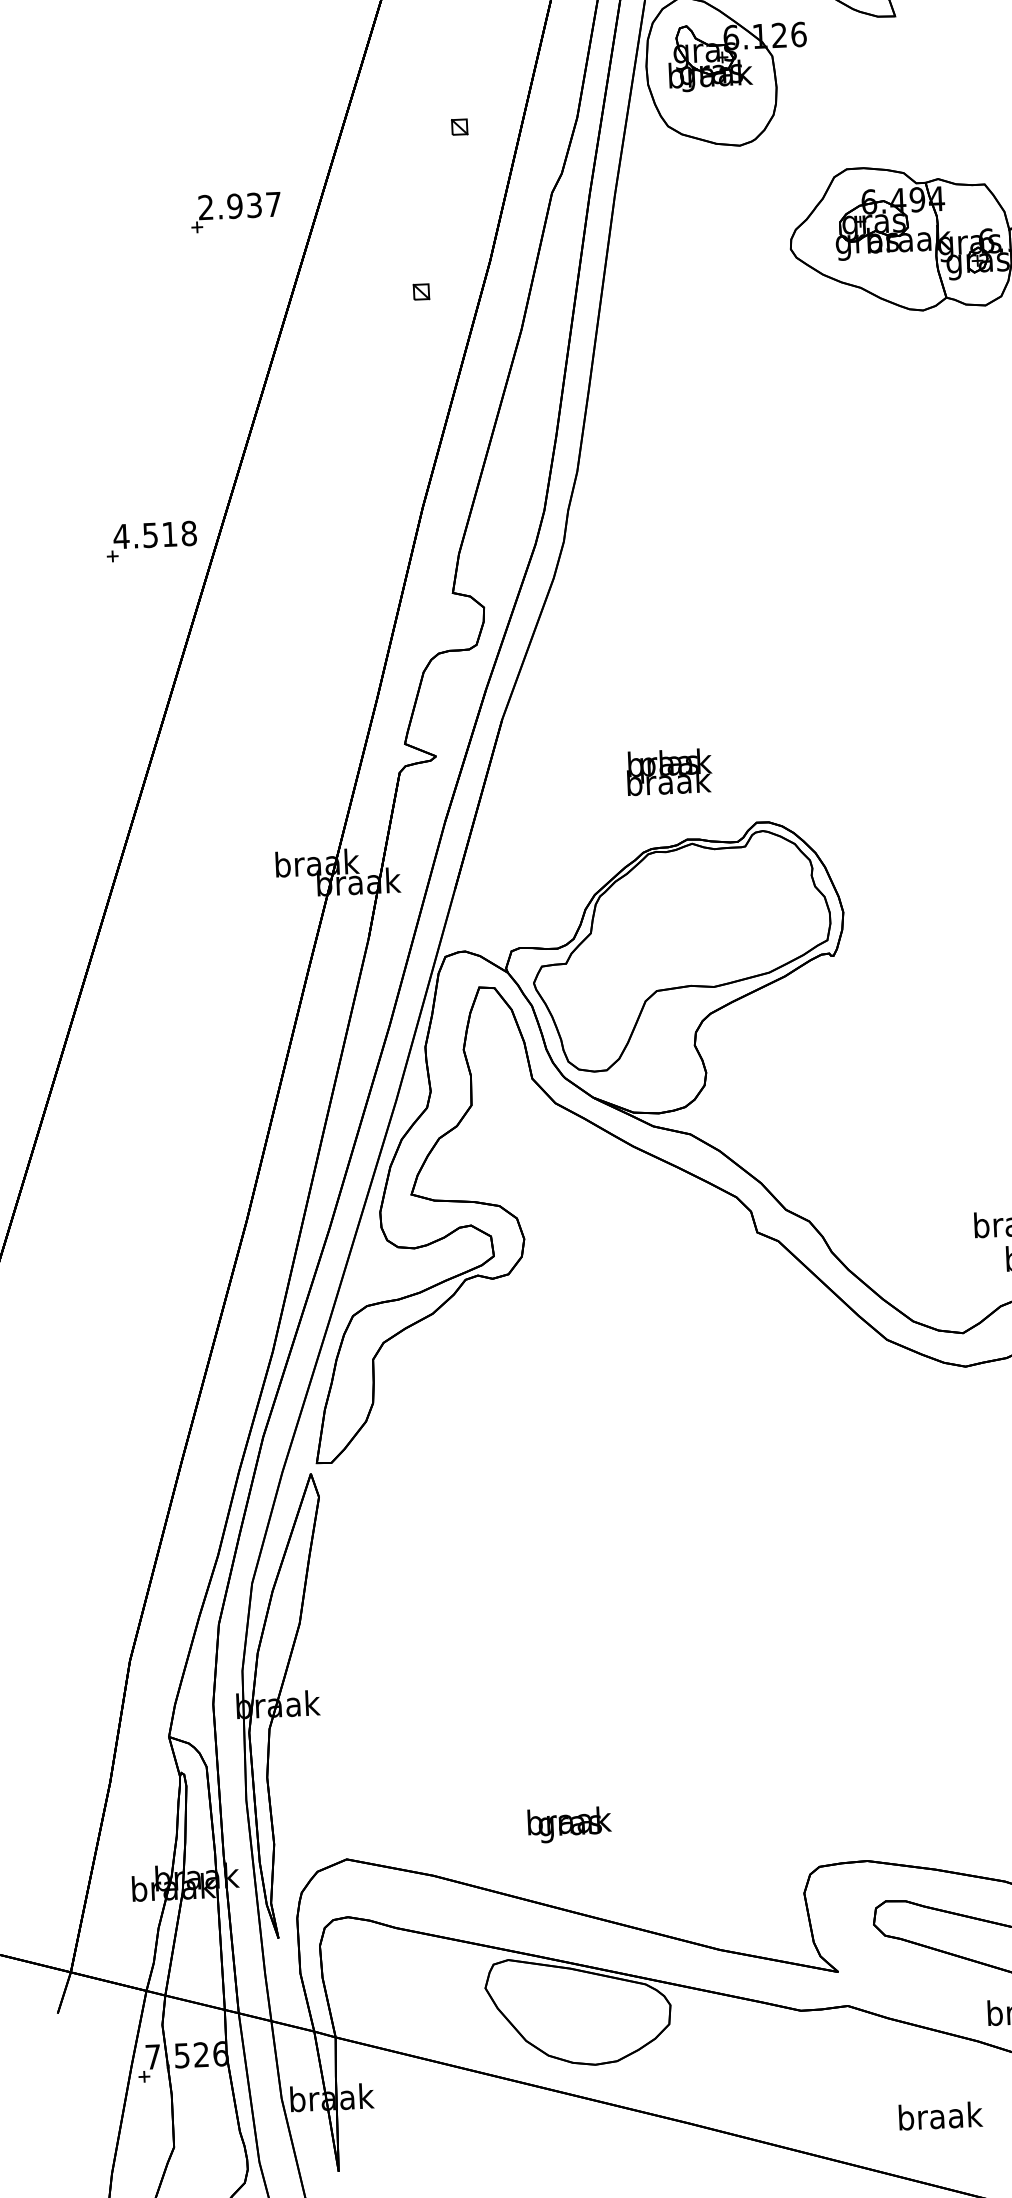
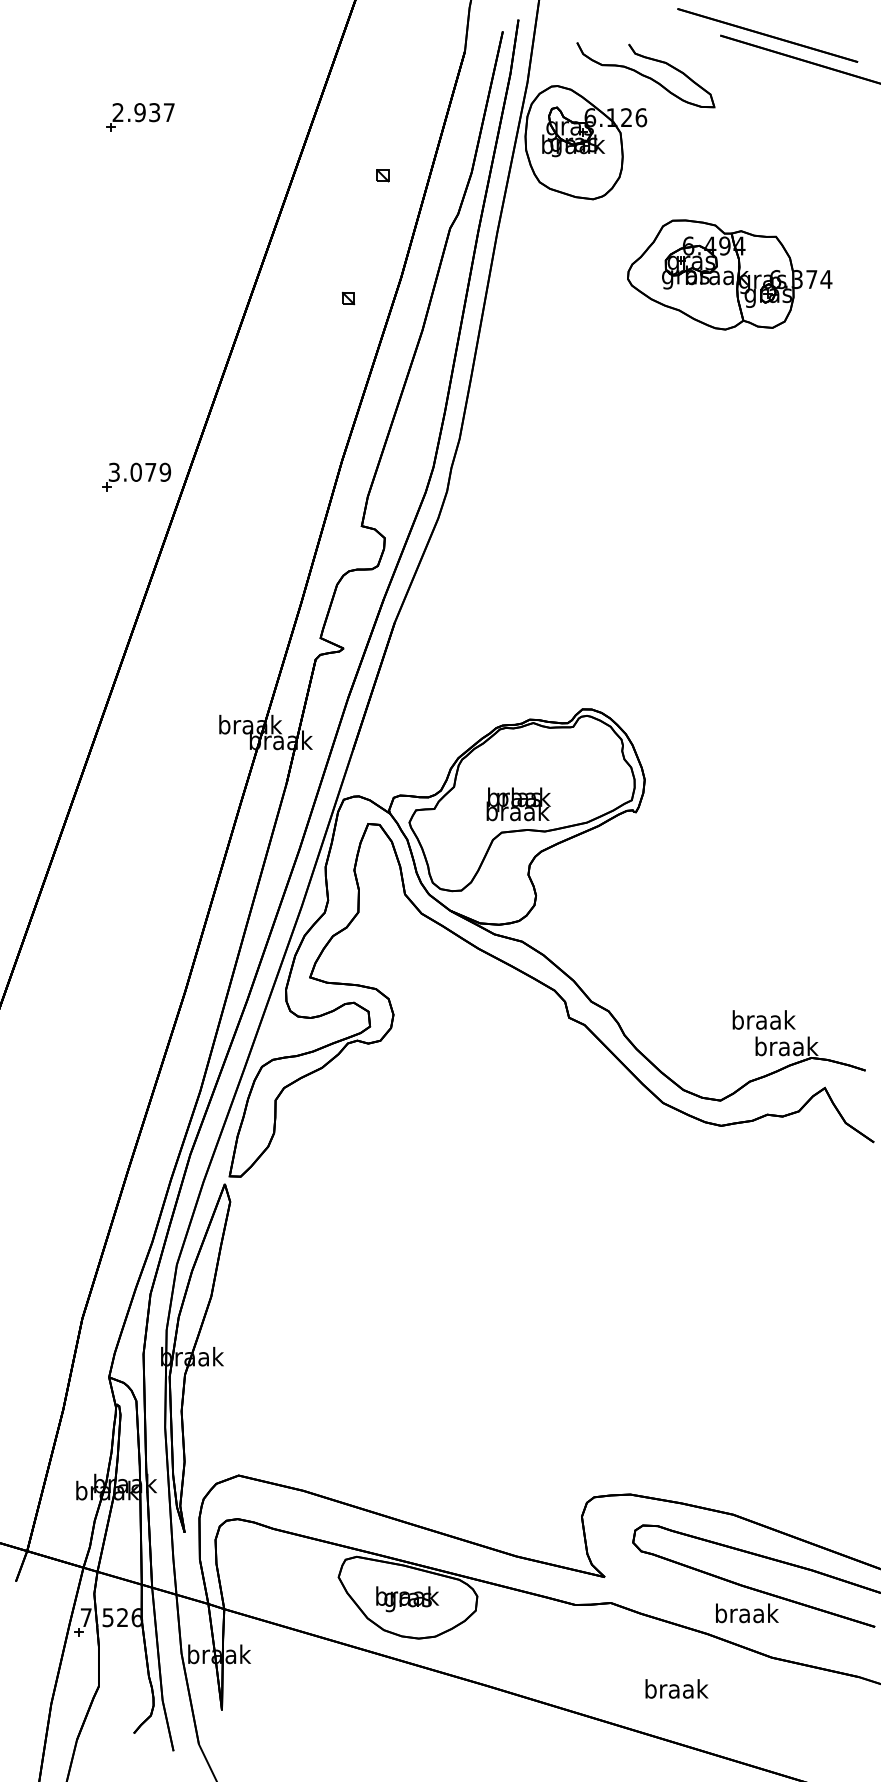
part: (235, 212) -> (140, 117), moved
text: (154, 533) -> (139, 471), 4.518 -> 3.079
text: (669, 772) -> (518, 804), moved
text: (569, 1825) -> (407, 1599), moved

